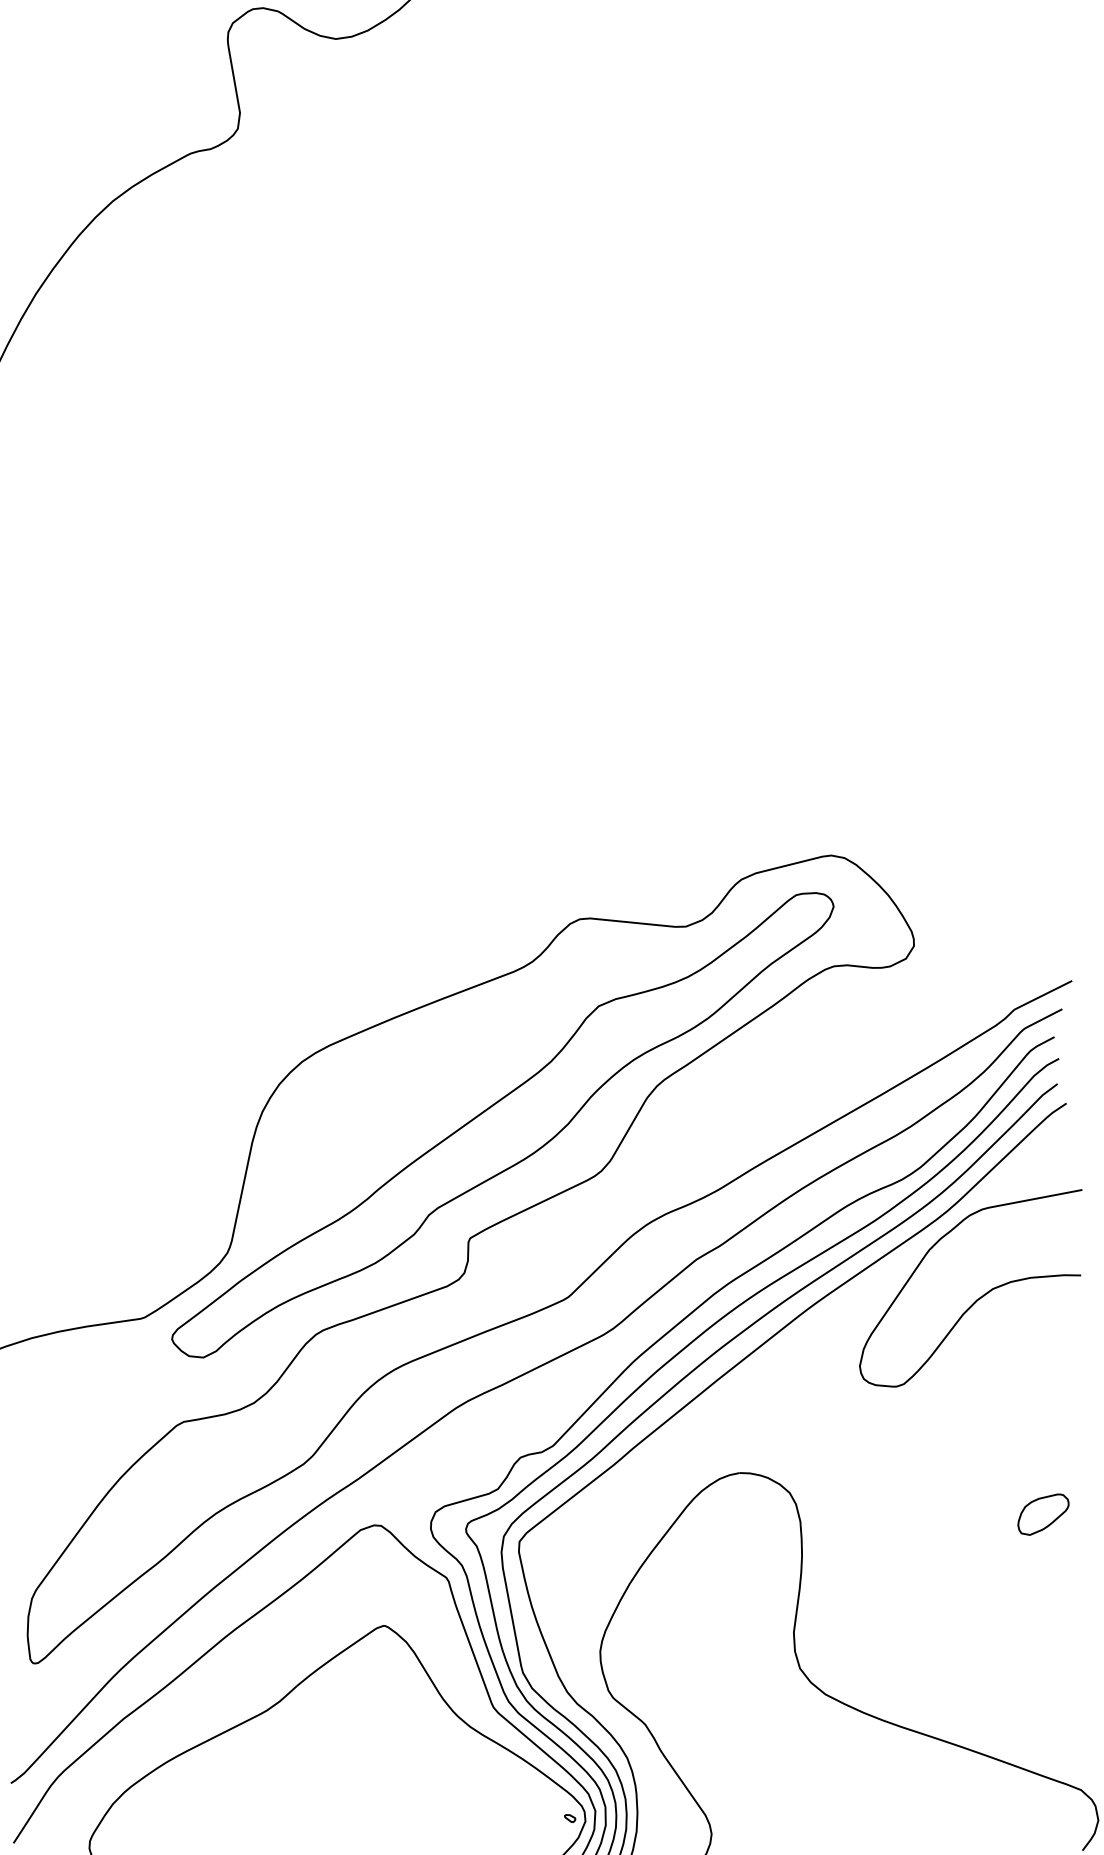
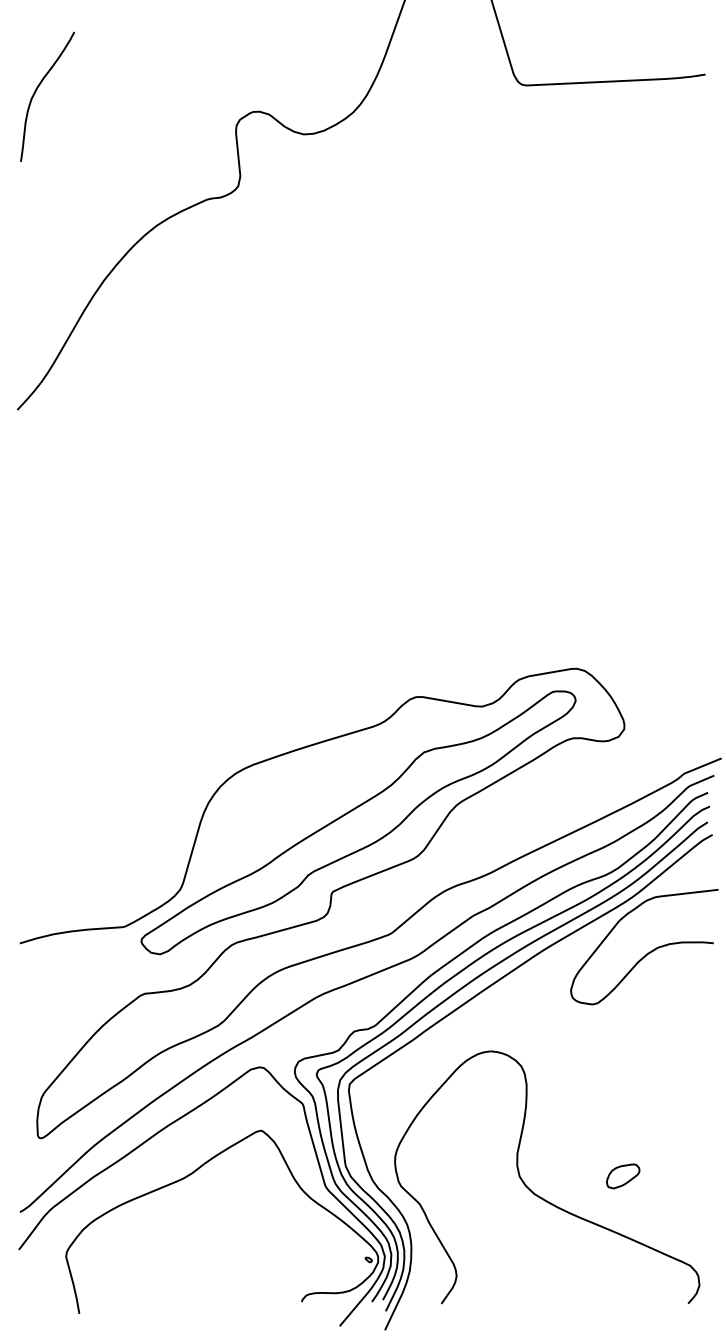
part: (1043, 1514) -> (623, 1176), moved

